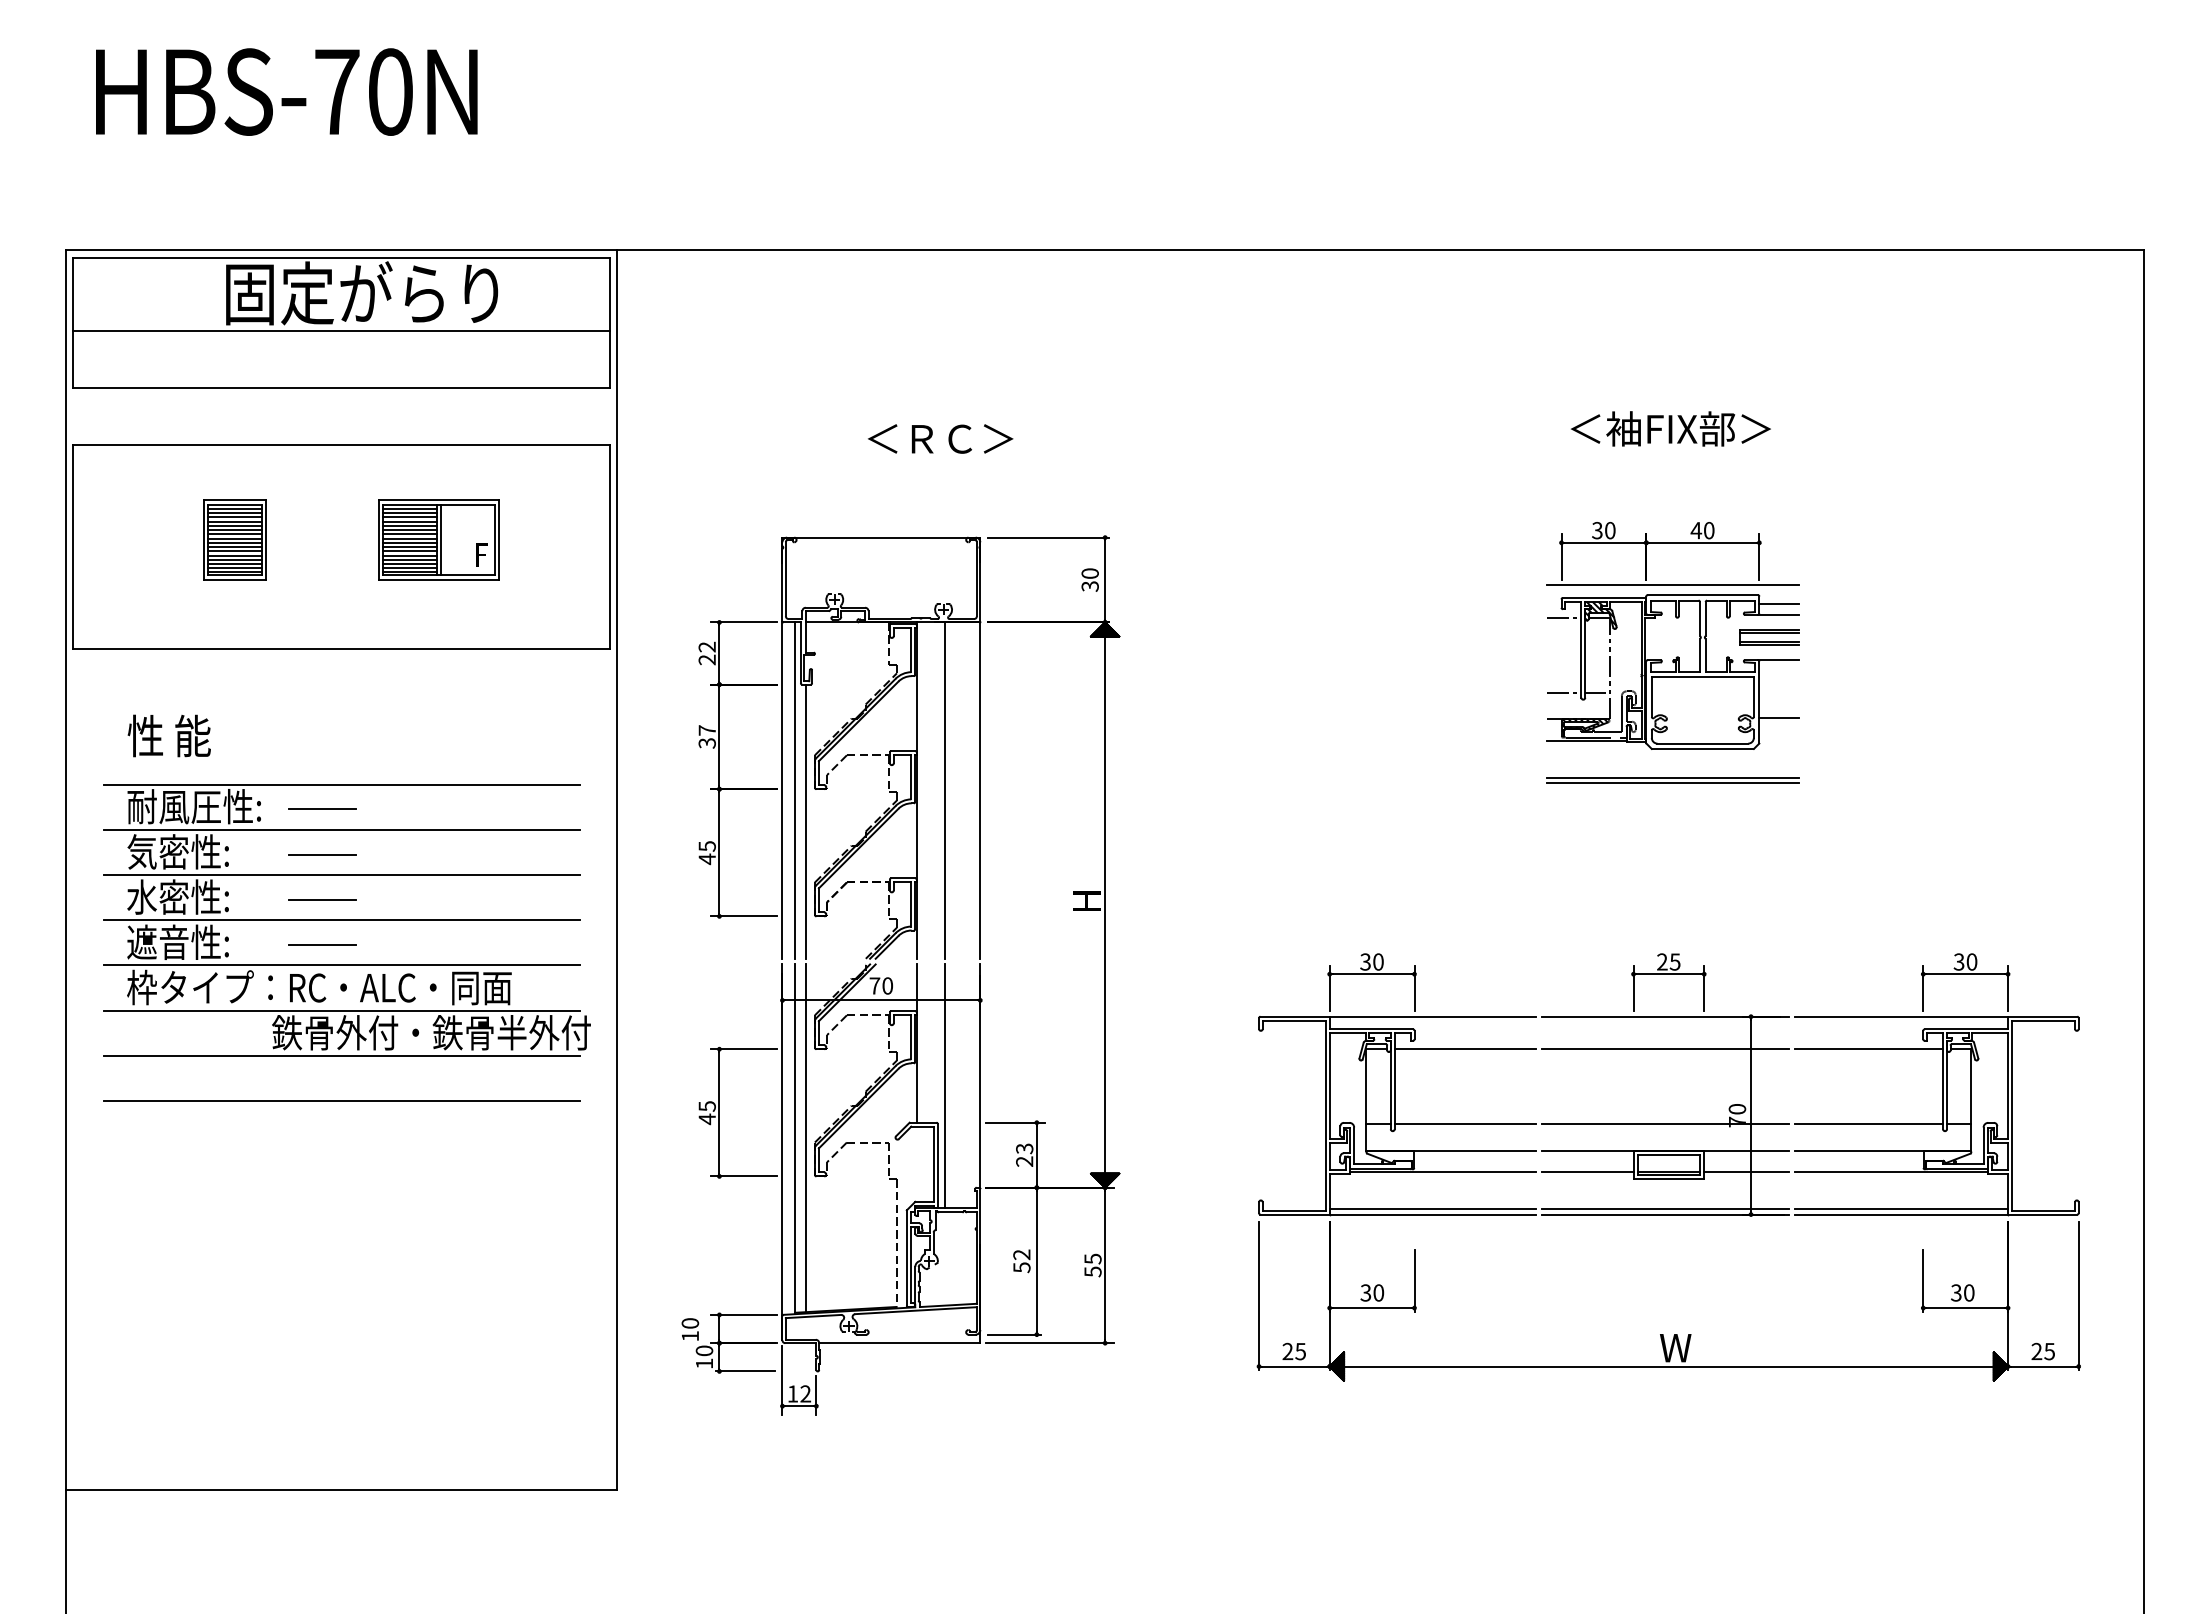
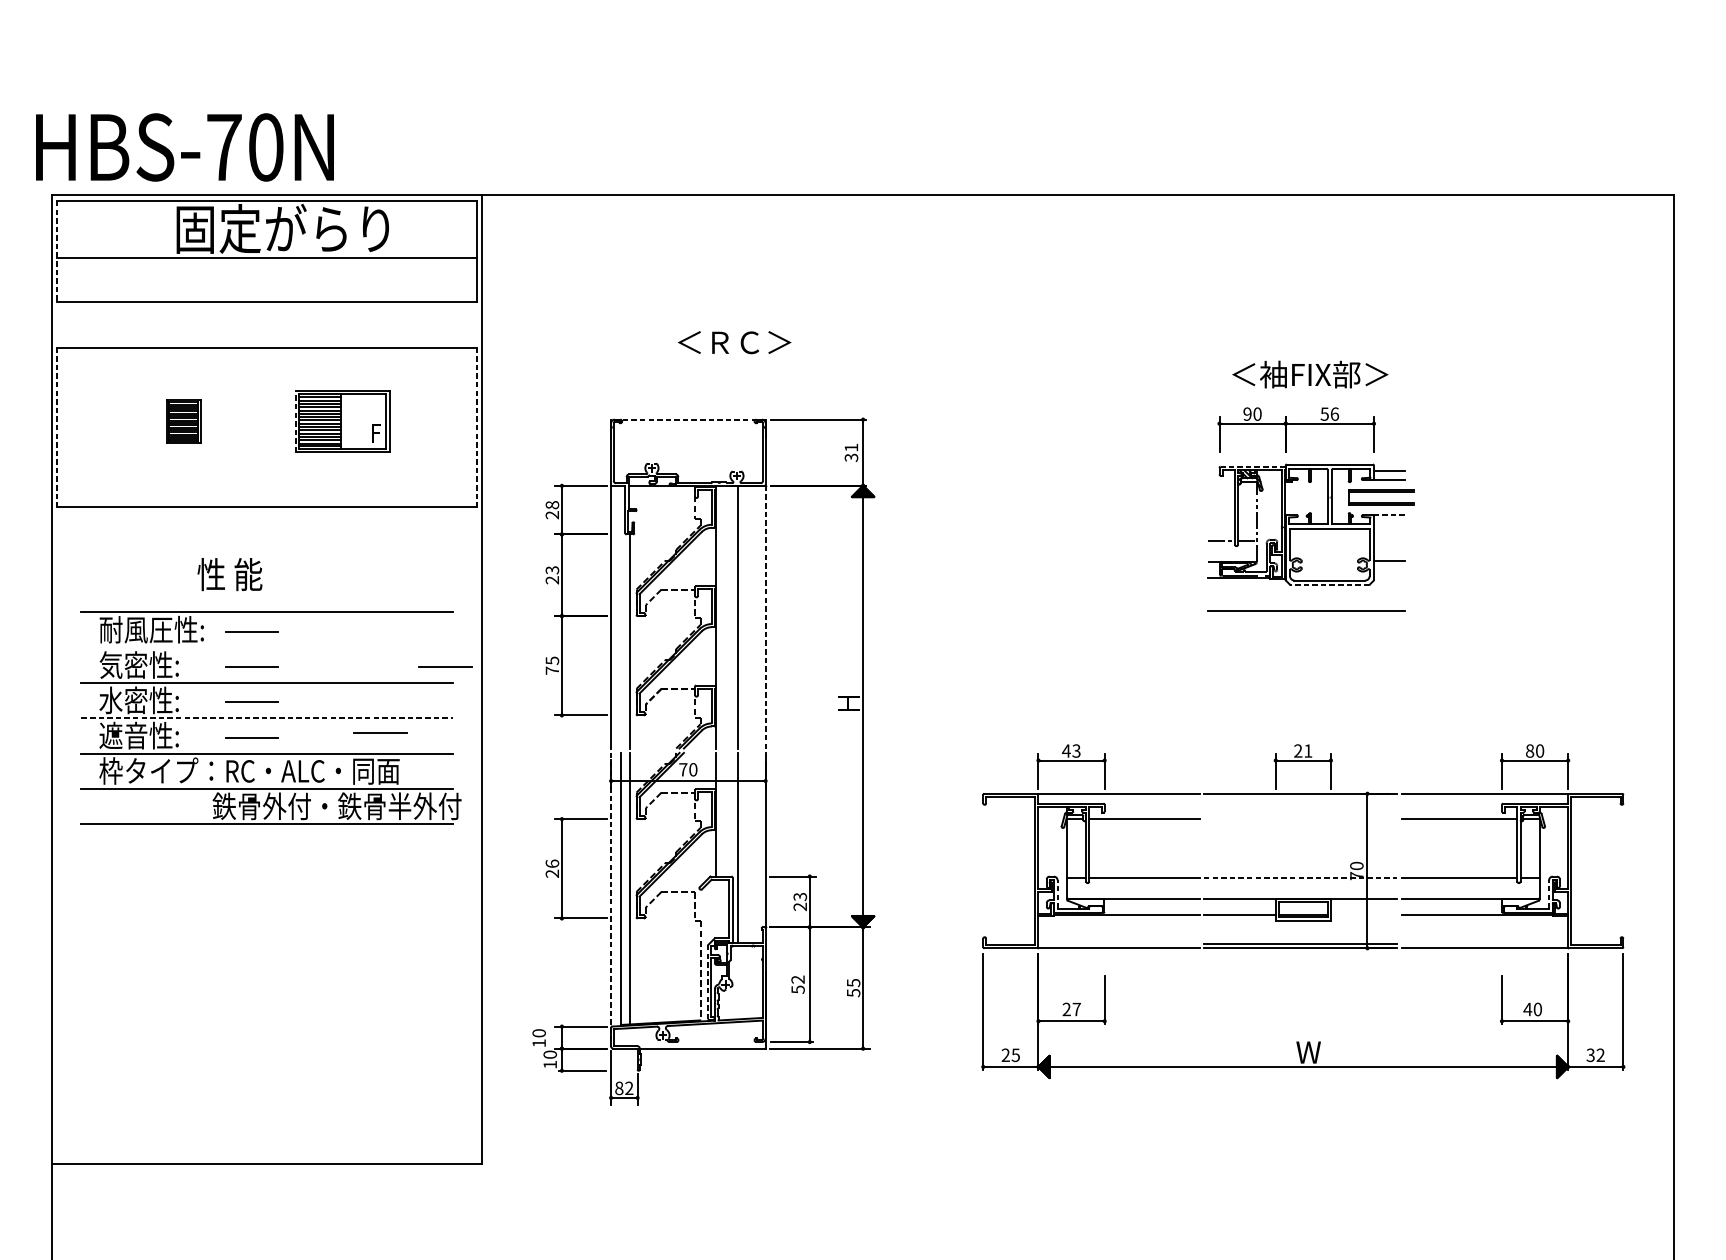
text: (286, 91) -> (184, 147), moved
line: (73, 323) -> (57, 252), solid -> dashed
text: (1670, 428) -> (1310, 374), moved
text: (1597, 530) -> (1247, 414), 30 -> 90
text: (1702, 530) -> (1329, 414), 40 -> 56
line: (881, 537) -> (688, 419), solid -> dashed
part: (234, 539) -> (183, 421), size x0.7
line: (441, 539) -> (344, 421), removed
line: (378, 540) -> (295, 421), solid -> dashed
line: (73, 547) -> (57, 427), solid -> dashed
line: (610, 547) -> (476, 427), solid -> dashed
text: (1089, 573) -> (850, 447), 30 -> 31
line: (1672, 585) -> (1306, 457), removed
line: (1604, 597) -> (1253, 466), solid -> dashed
line: (1564, 617) -> (1221, 482), removed
part: (1769, 637) -> (1381, 497), size x1.4
text: (706, 646) -> (551, 504), 22 -> 28
line: (1778, 660) -> (1388, 515), solid -> dashed
text: (168, 735) -> (229, 574), moved
text: (706, 736) -> (551, 574), 37 -> 23
line: (1702, 749) -> (1329, 585), solid -> dashed
line: (1672, 777) -> (1306, 606), removed
line: (795, 790) -> (621, 617), removed
line: (980, 791) -> (765, 617), solid -> dashed
line: (341, 829) -> (266, 647), removed
line: (570, 854) -> (445, 667), added
text: (706, 859) -> (551, 670), 45 -> 75
line: (341, 920) -> (266, 718), solid -> dashed
line: (487, 937) -> (380, 731), added
text: (1371, 961) -> (1071, 750), 30 -> 43
text: (1674, 961) -> (1307, 750), 25 -> 21
text: (1958, 961) -> (1529, 750), 30 -> 80
line: (1665, 1049) -> (1300, 819), removed
line: (341, 1101) -> (266, 859), removed
text: (706, 1113) -> (551, 869), 45 -> 26
line: (1665, 1124) -> (1300, 877), solid -> dashed
line: (1354, 1145) -> (1057, 894), solid -> dashed
line: (1983, 1145) -> (1549, 894), solid -> dashed
line: (782, 1152) -> (611, 899), solid -> dashed
line: (1746, 1172) -> (1363, 915), removed
line: (1432, 1208) -> (1118, 943), removed
line: (1901, 1208) -> (1484, 943), removed
line: (906, 1257) -> (707, 981), solid -> dashed
text: (1372, 1292) -> (1071, 1009), 30 -> 27
text: (1956, 1292) -> (1527, 1009), 30 -> 40
text: (2042, 1351) -> (1595, 1055), 25 -> 32
text: (792, 1393) -> (618, 1087), 12 -> 82

